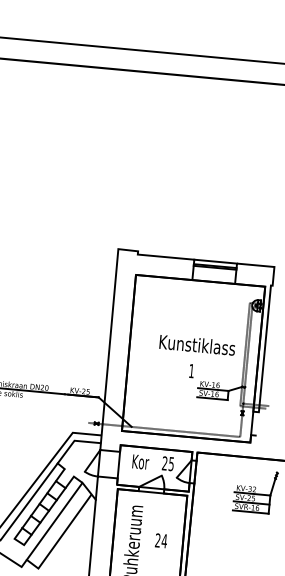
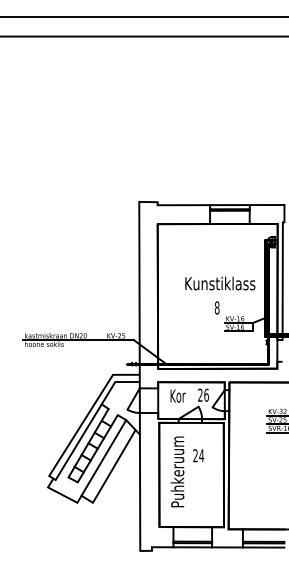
text: (190, 370) -> (216, 307), 1 -> 8
text: (171, 463) -> (206, 394), 25 -> 26
text: (161, 540) -> (198, 455), moved

